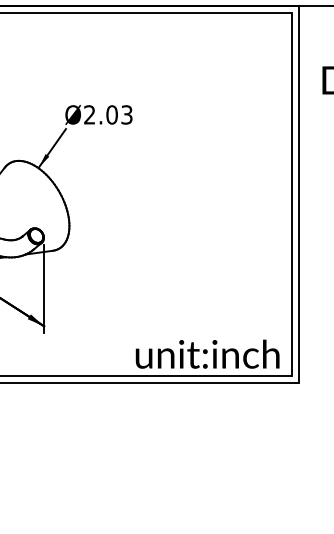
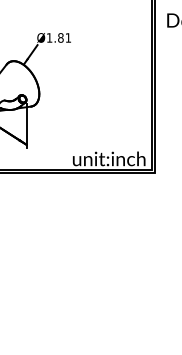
text: (107, 114) -> (58, 37), Ø2.03 -> Ø1.81

